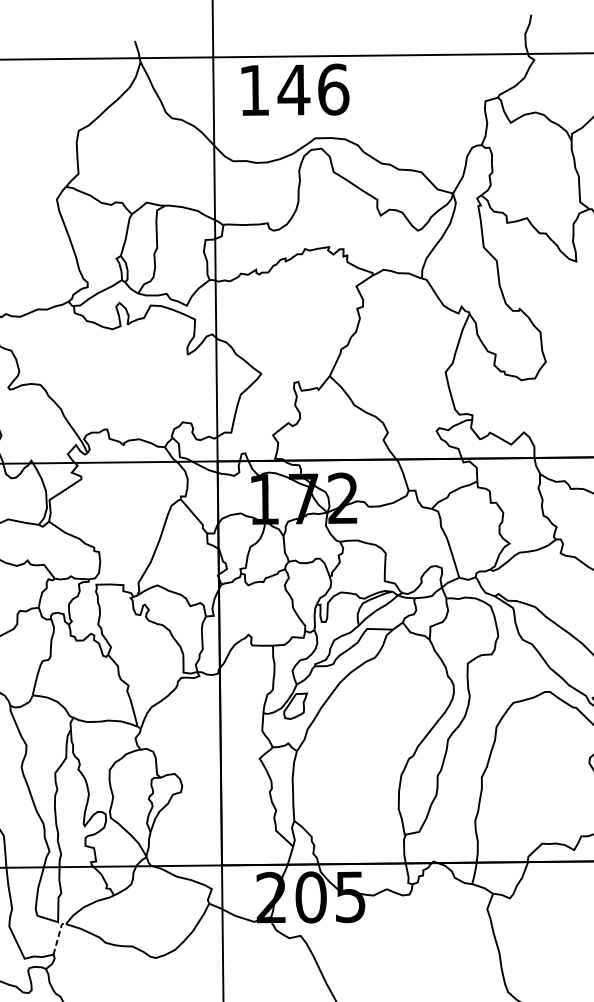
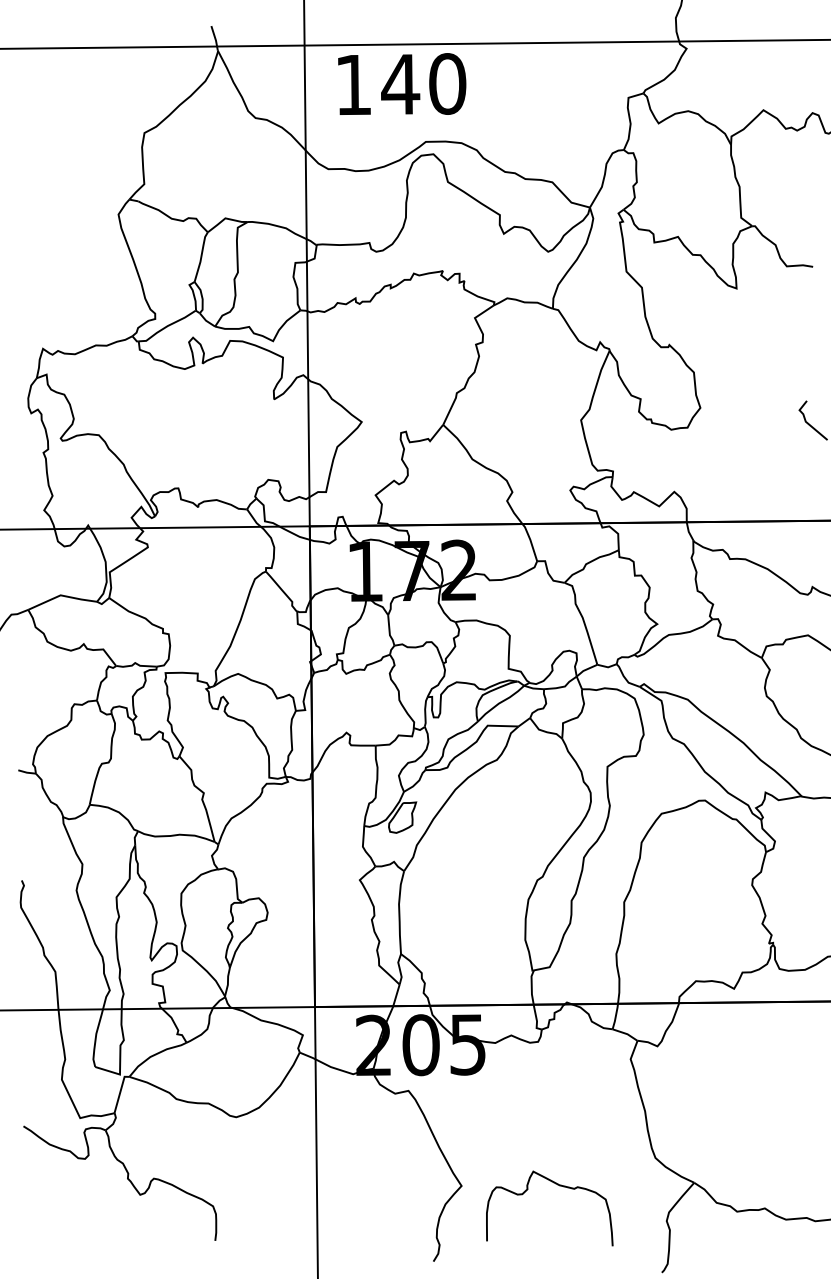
text: (333, 89) -> (447, 83), 146 -> 140
line: (58, 937) -> (120, 1092), dashed -> solid

